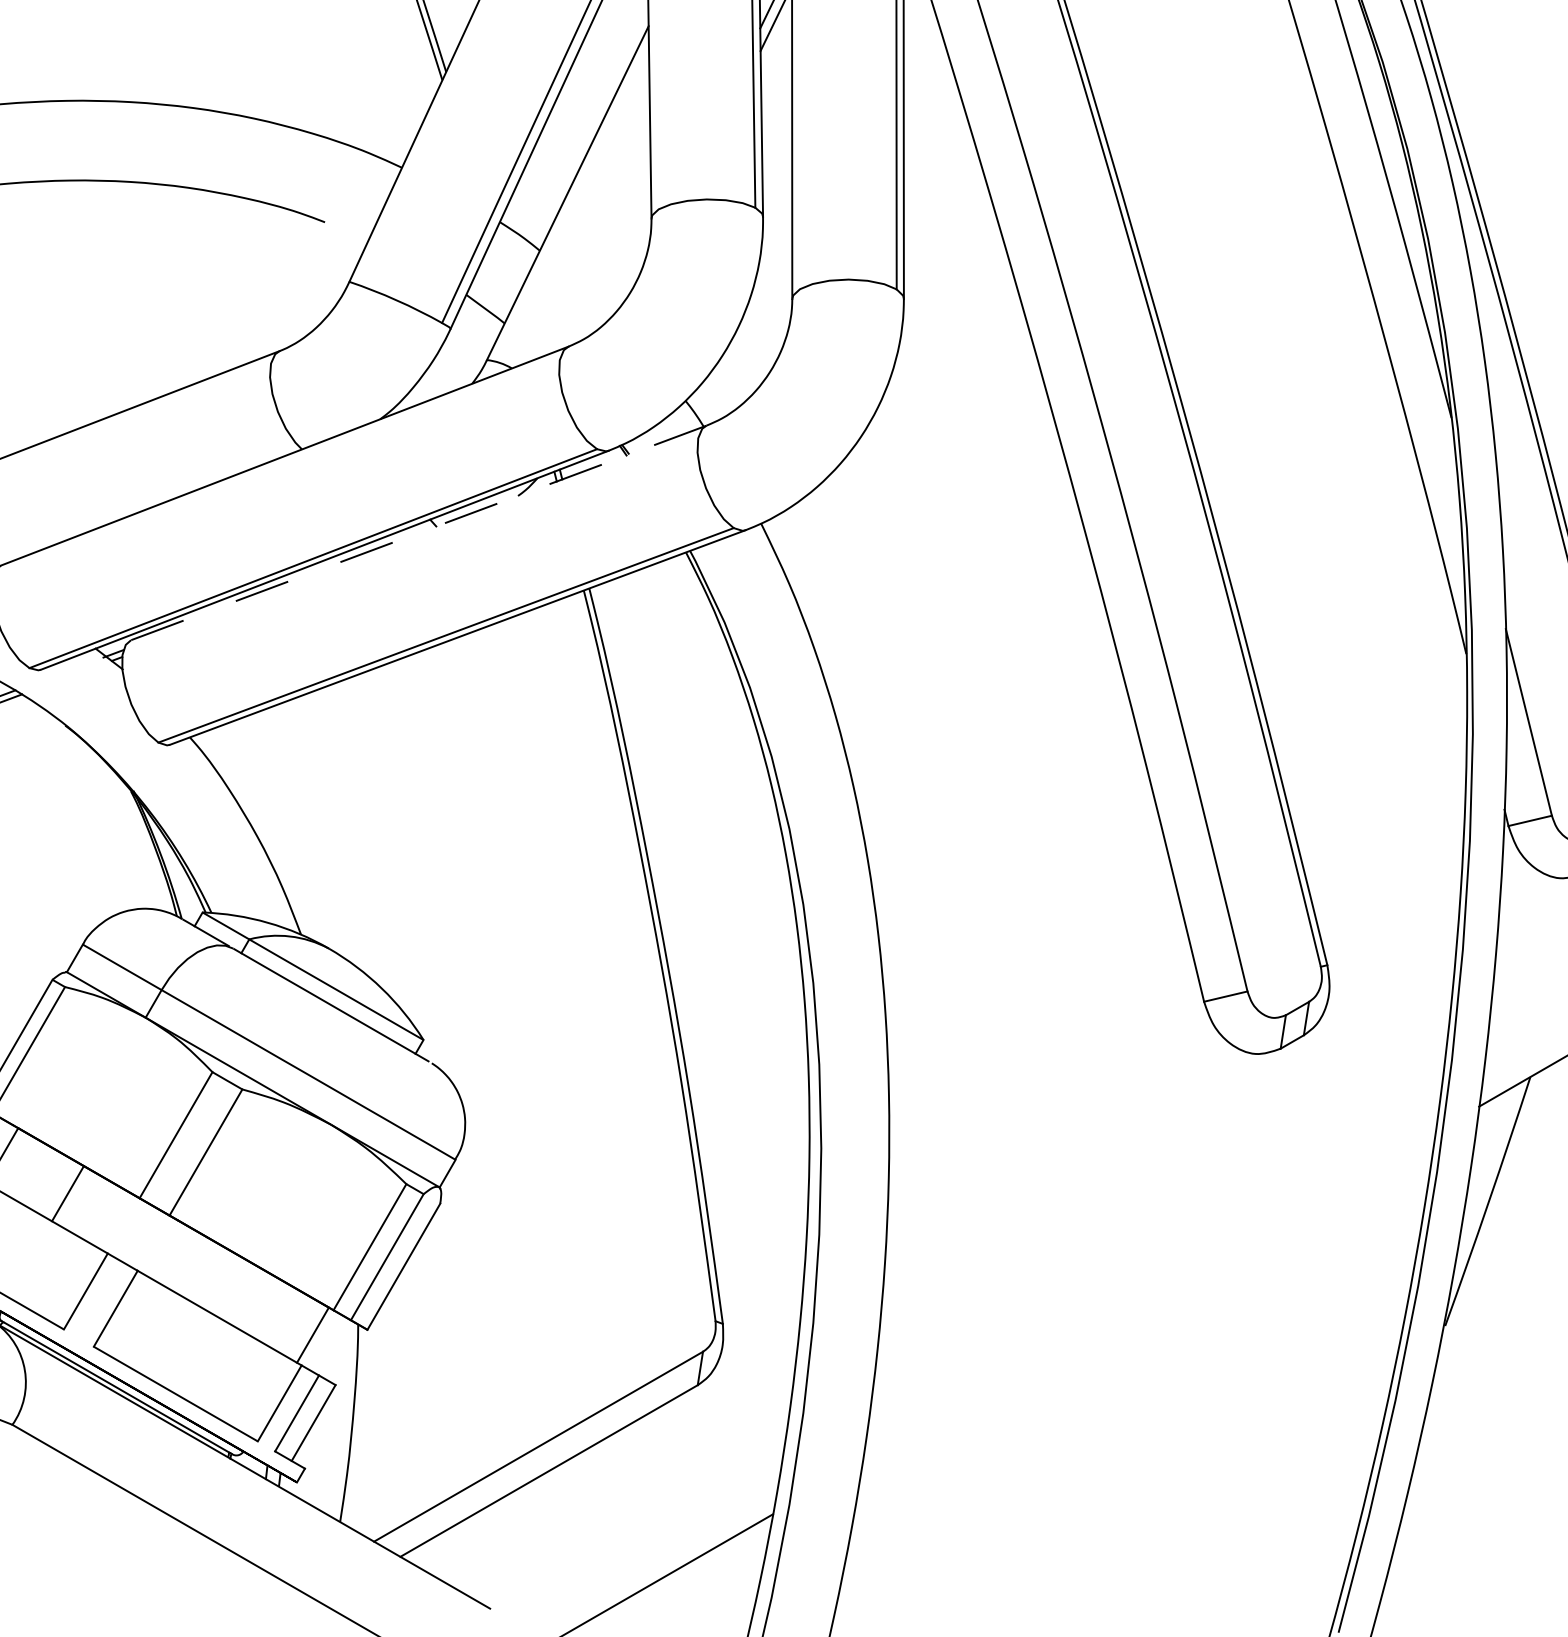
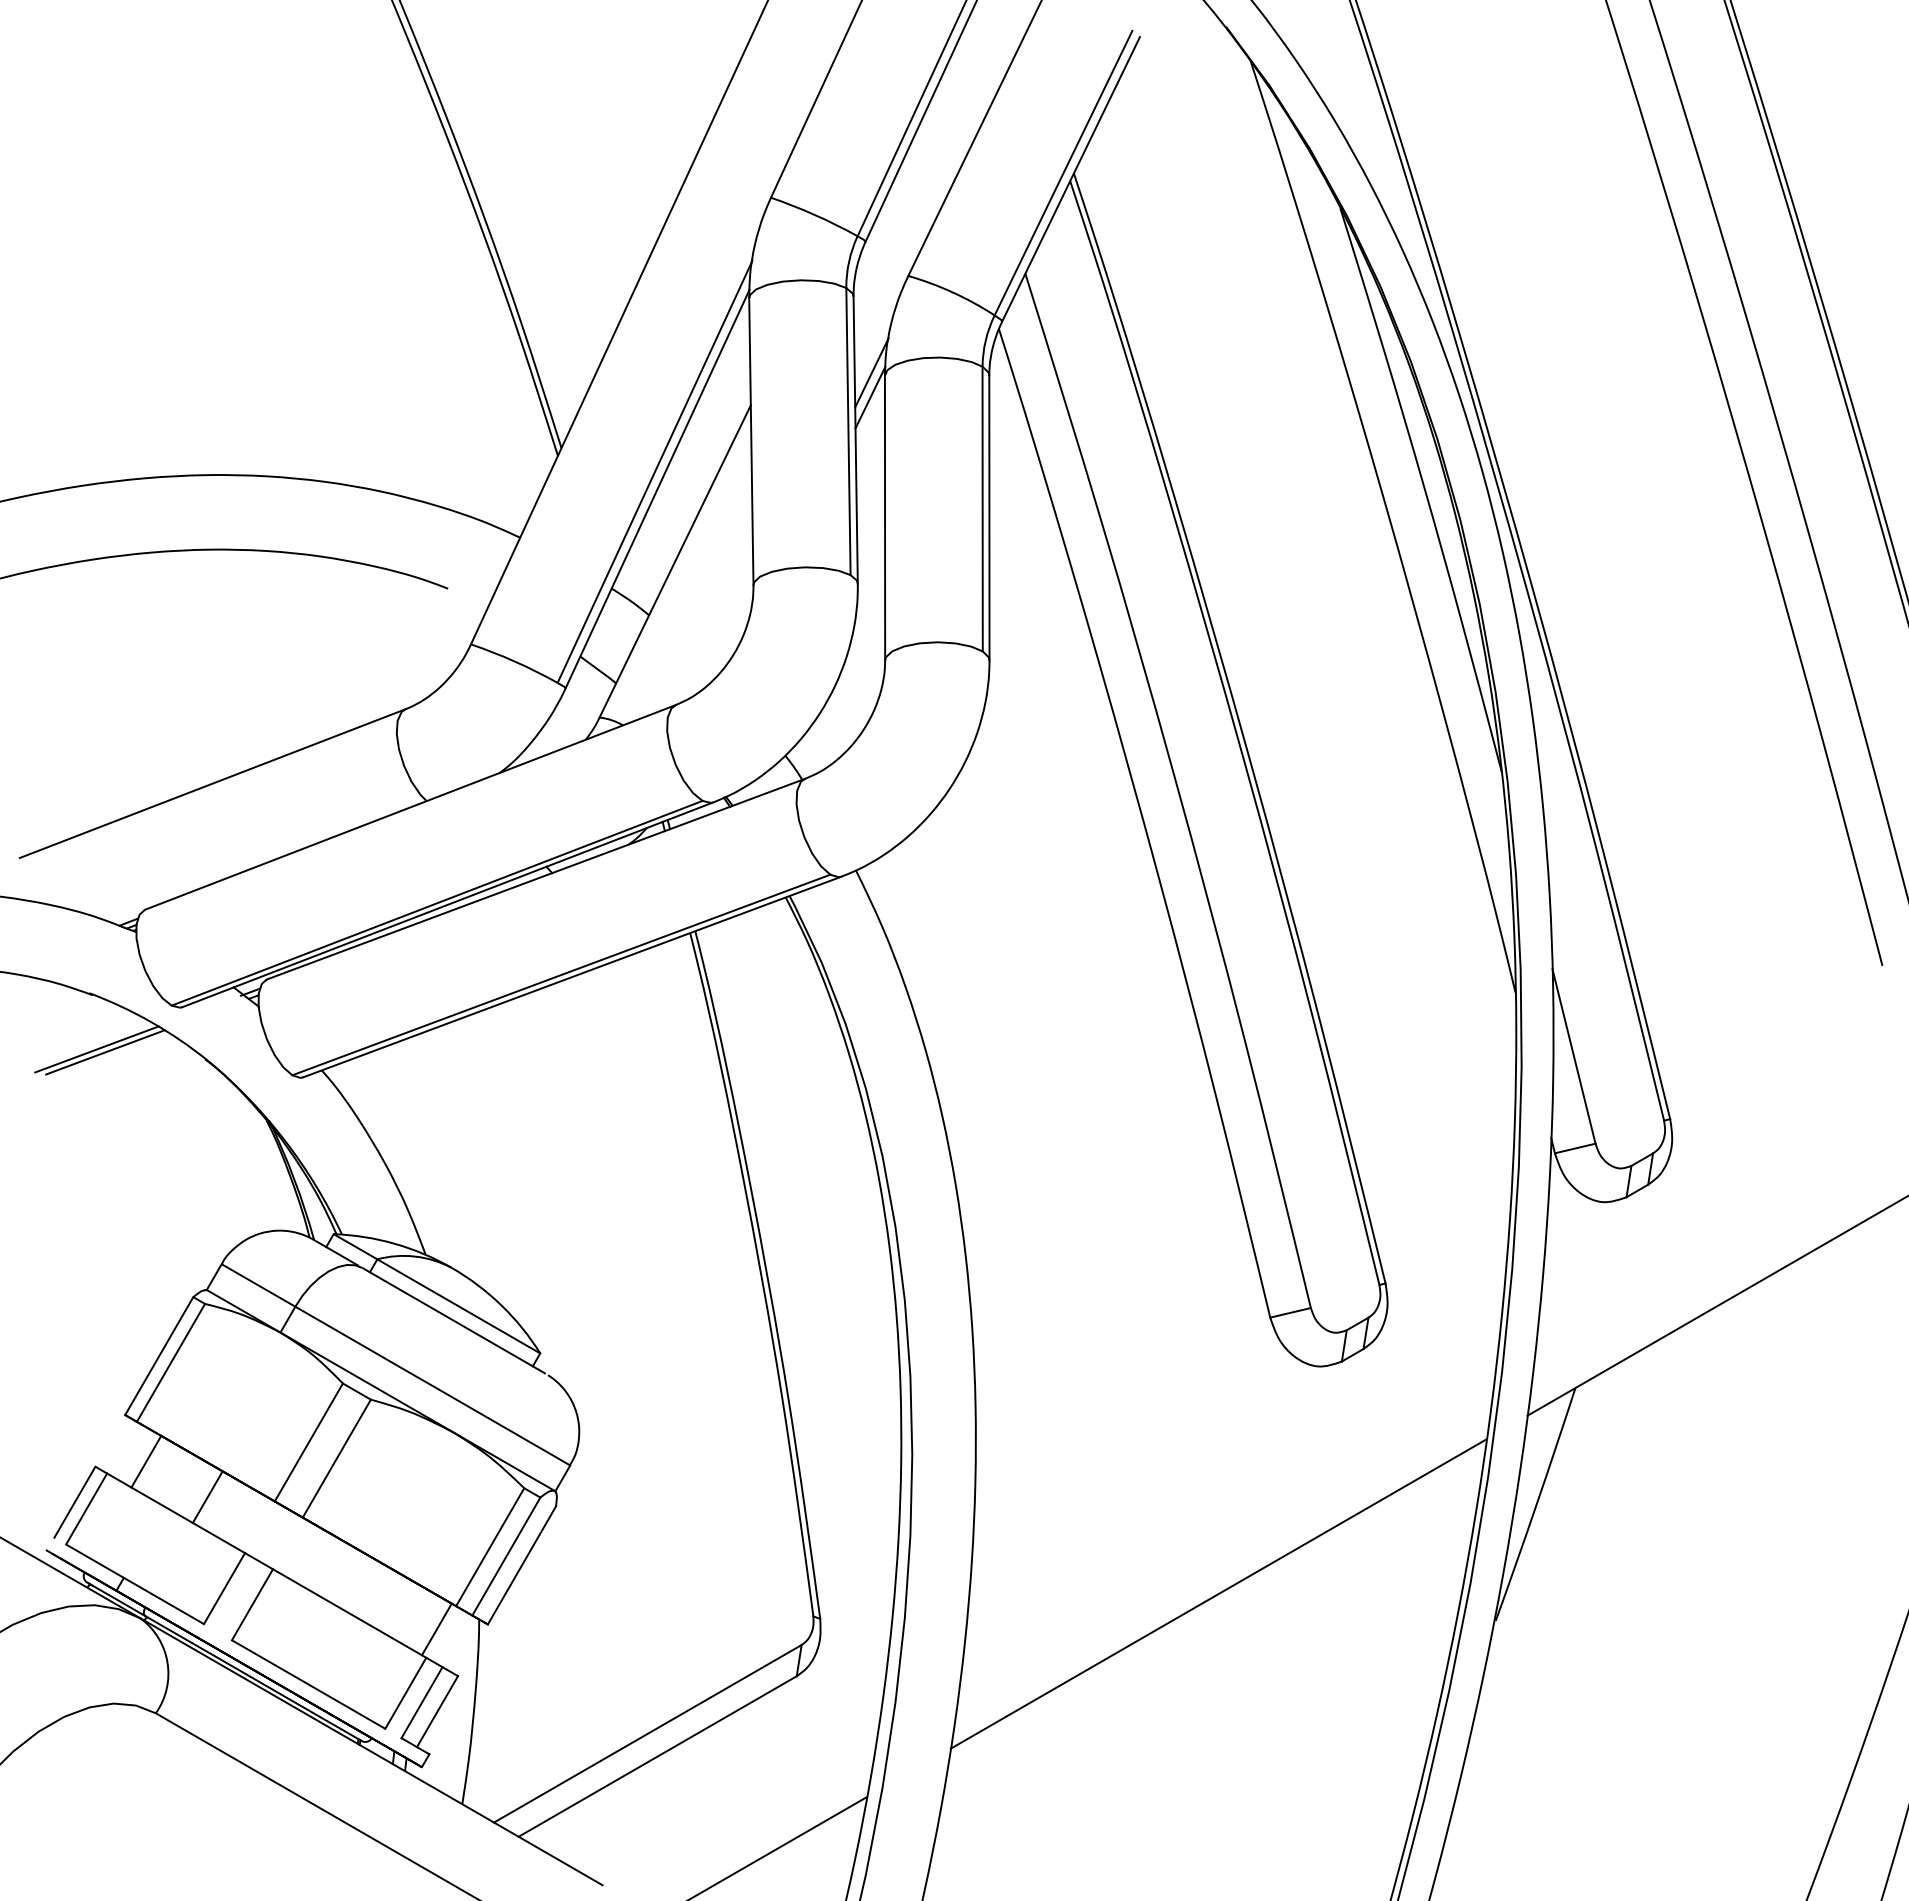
line: (418, 533) -> (535, 879), dashed -> solid
line: (1148, 1296) -> (1218, 1593), added

